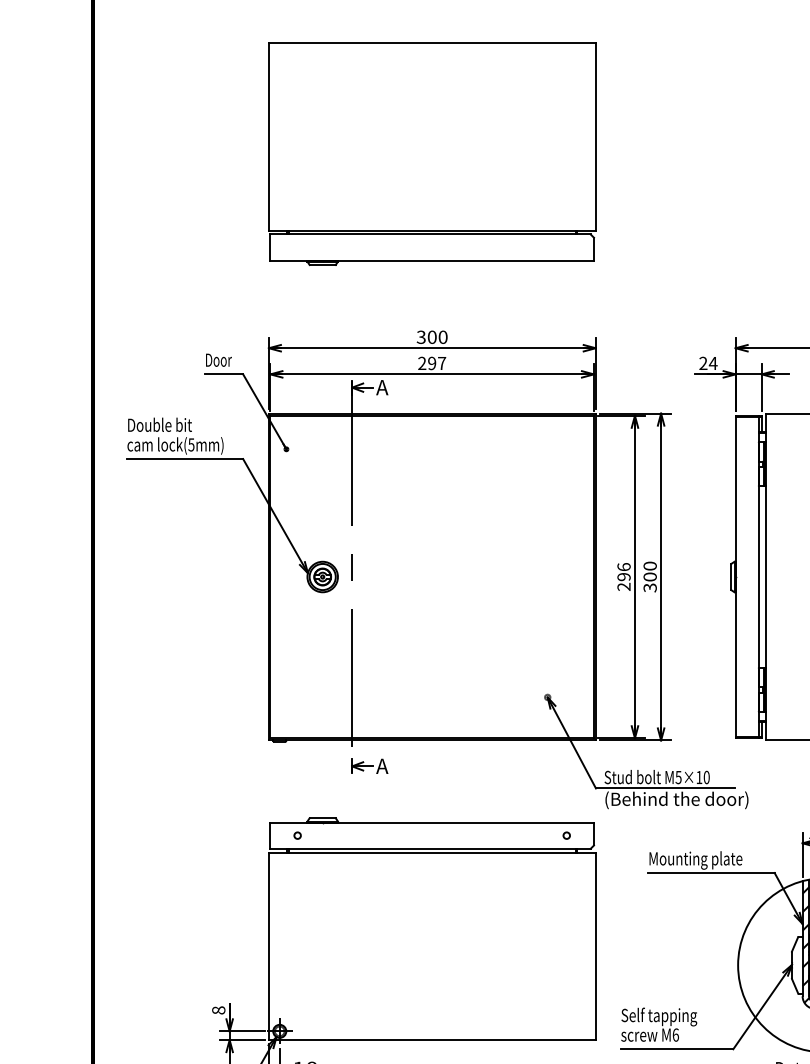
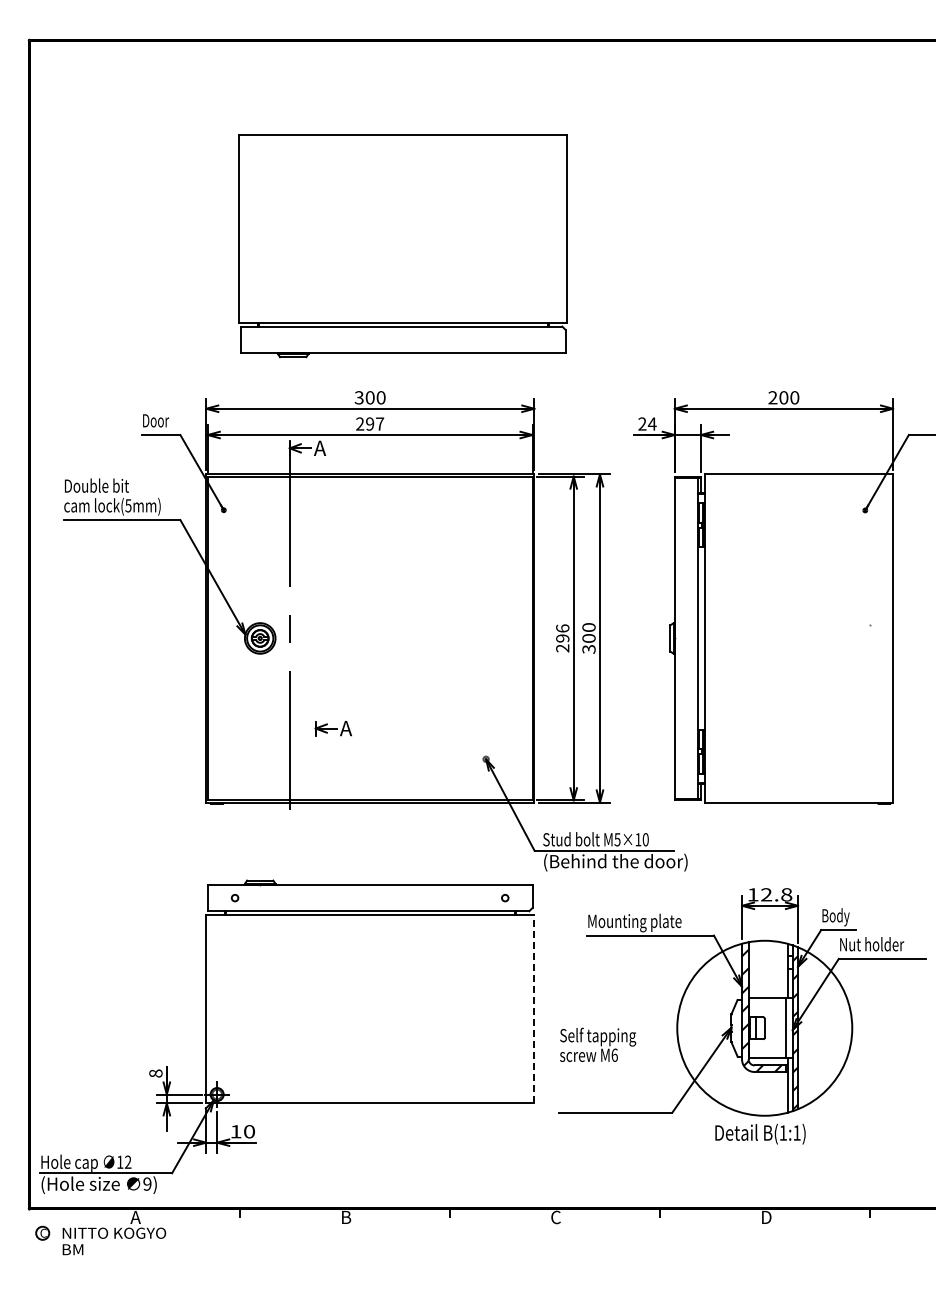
part: (431, 154) -> (402, 246), moved
part: (368, 766) -> (332, 728), moved
line: (595, 945) -> (534, 1008), solid -> dashed
text: (659, 1024) -> (598, 1044), moved

